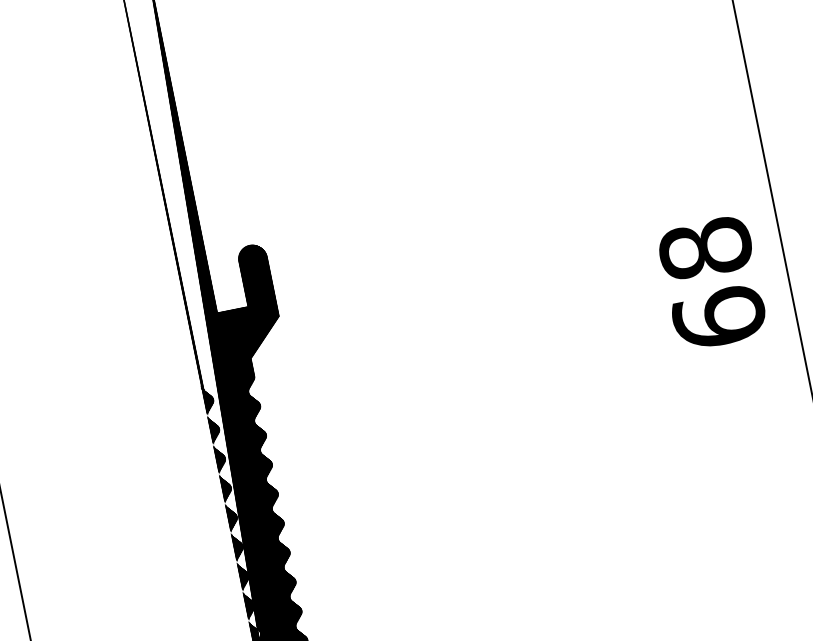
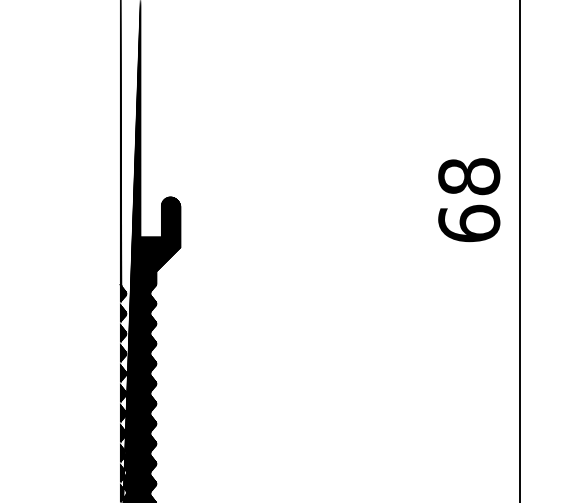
text: (712, 283) -> (469, 200), moved

